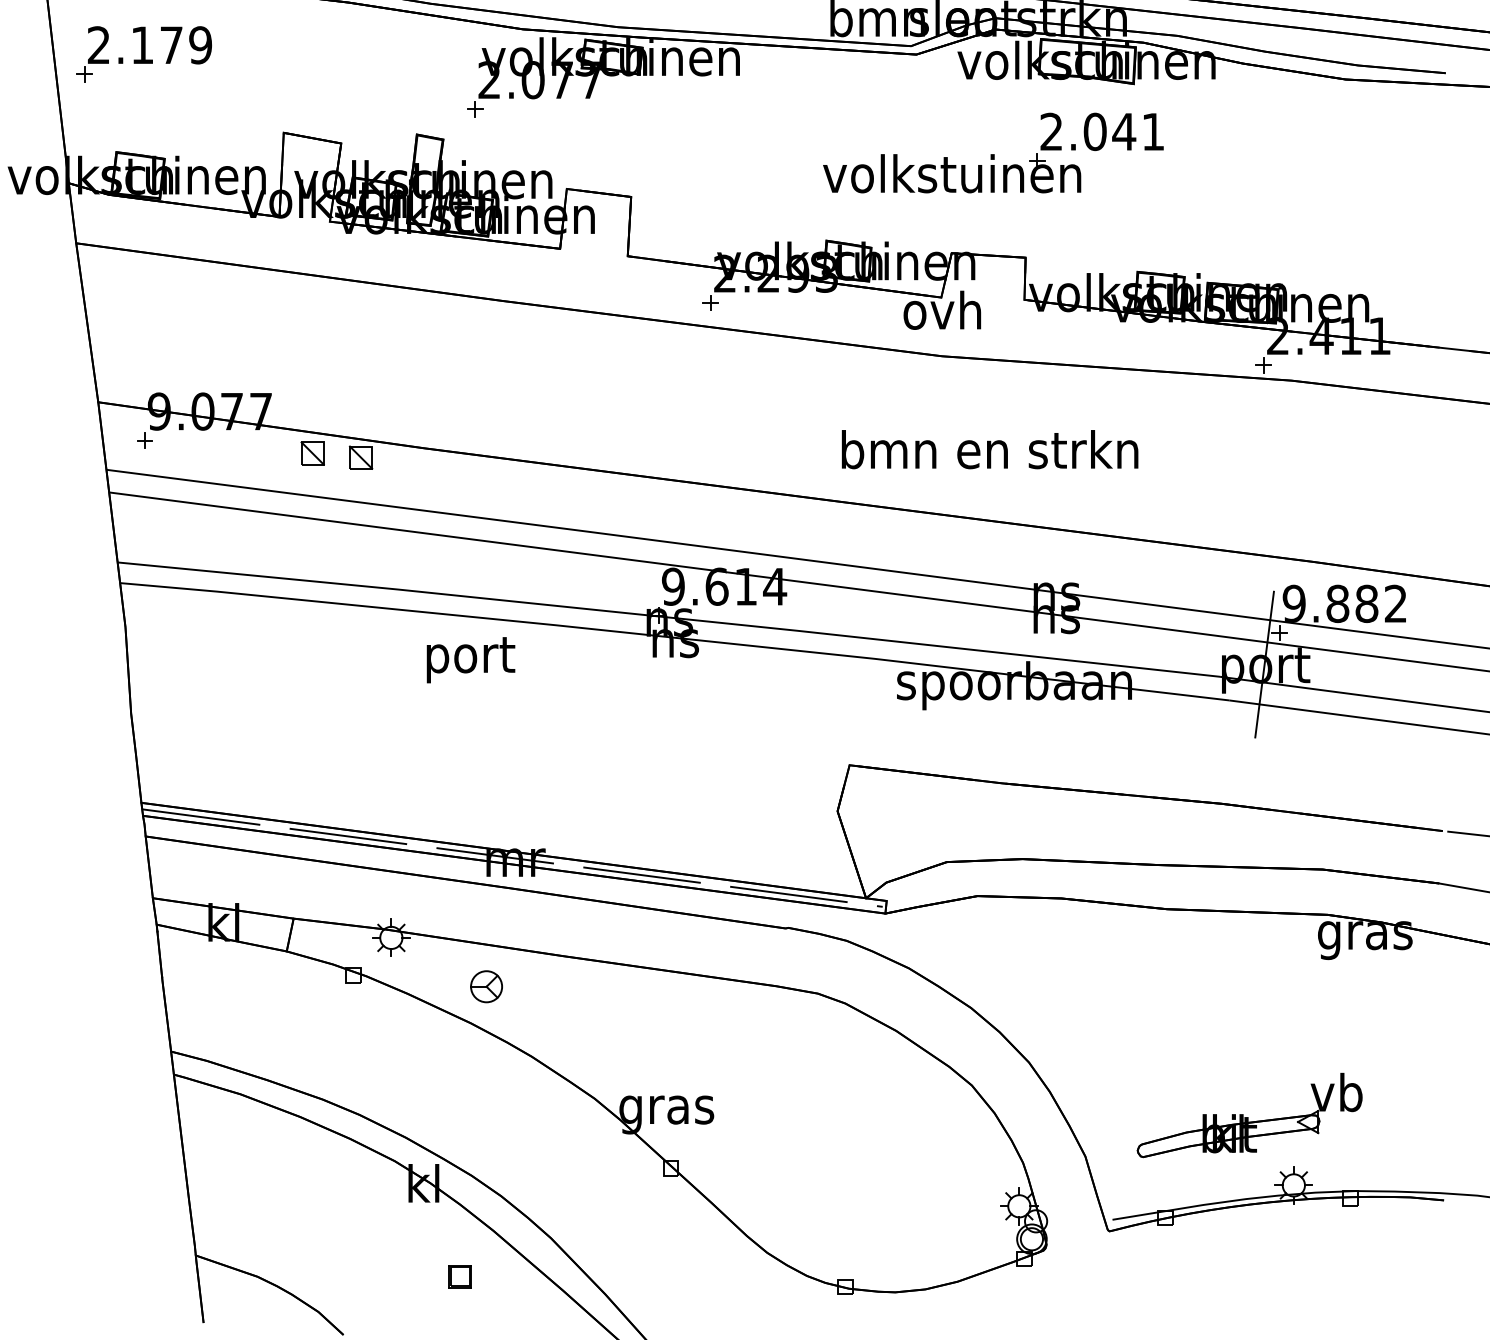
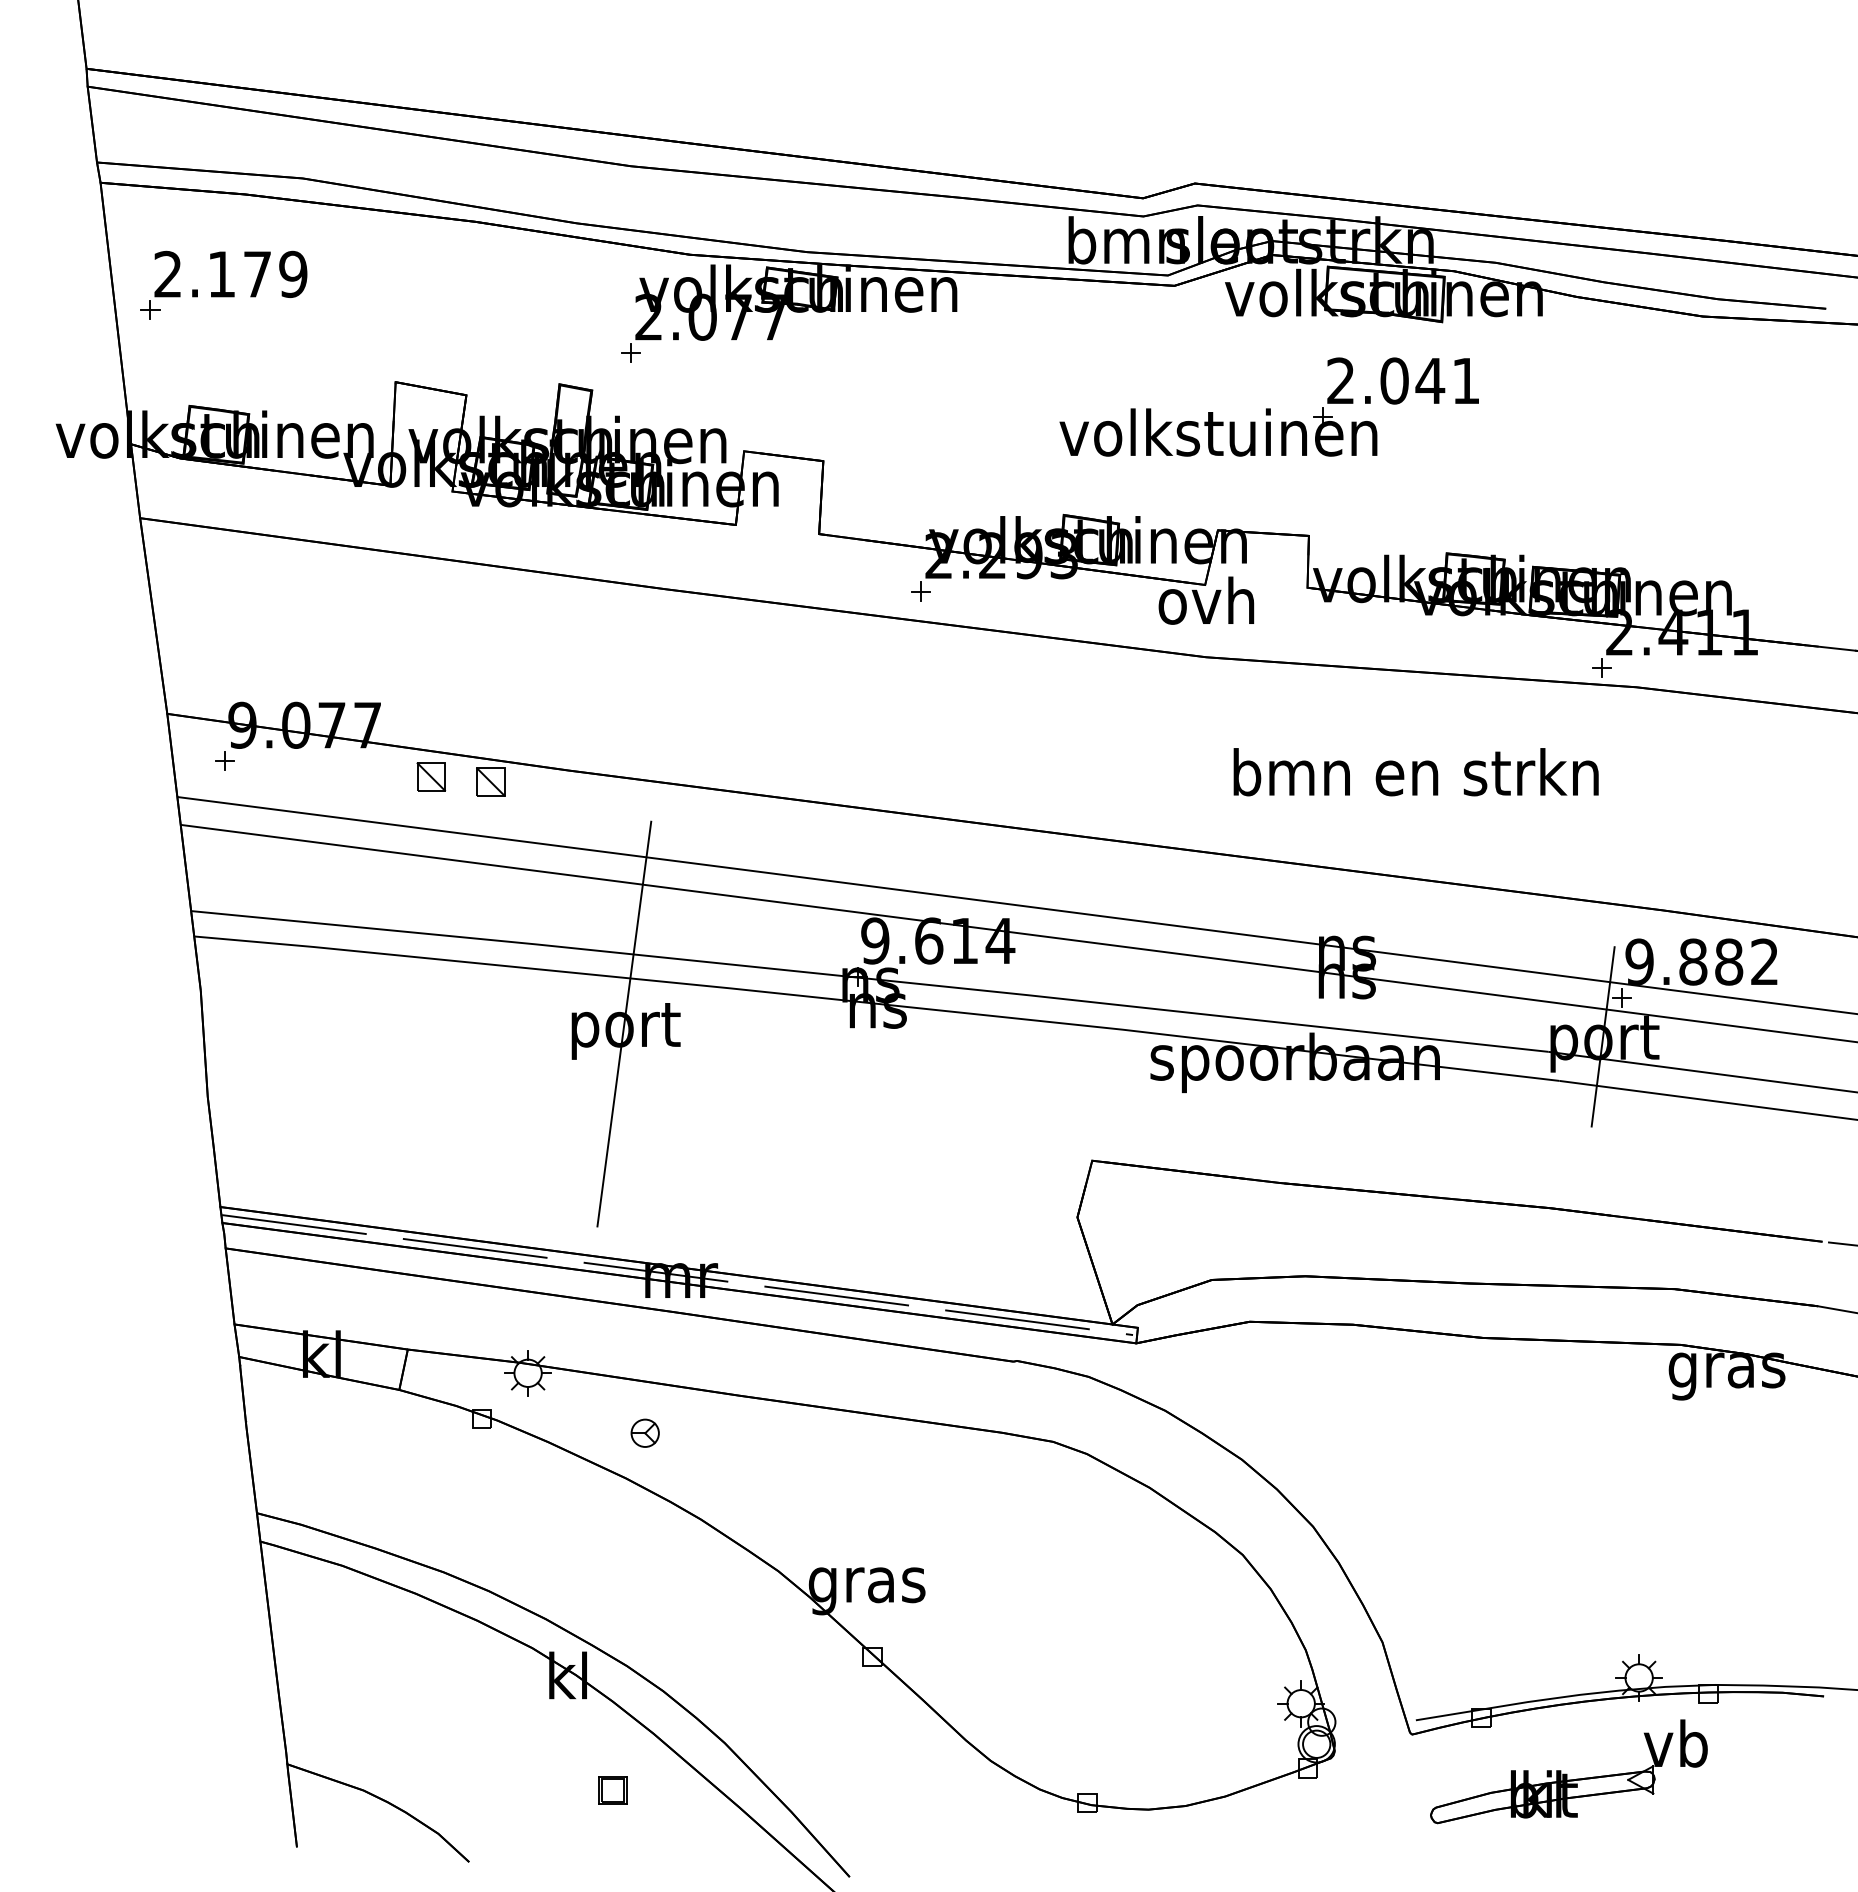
text: (989, 449) -> (1415, 772), moved
line: (469, 653) -> (624, 1023), added
part: (485, 986) -> (644, 1432), size x0.71
part: (1249, 1115) -> (1568, 1771), moved

